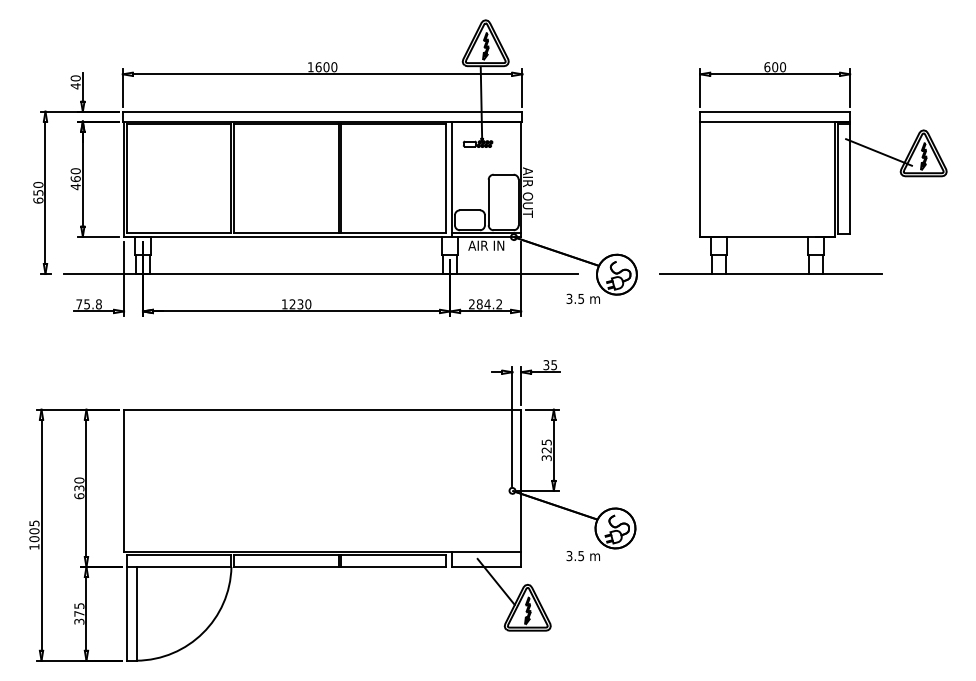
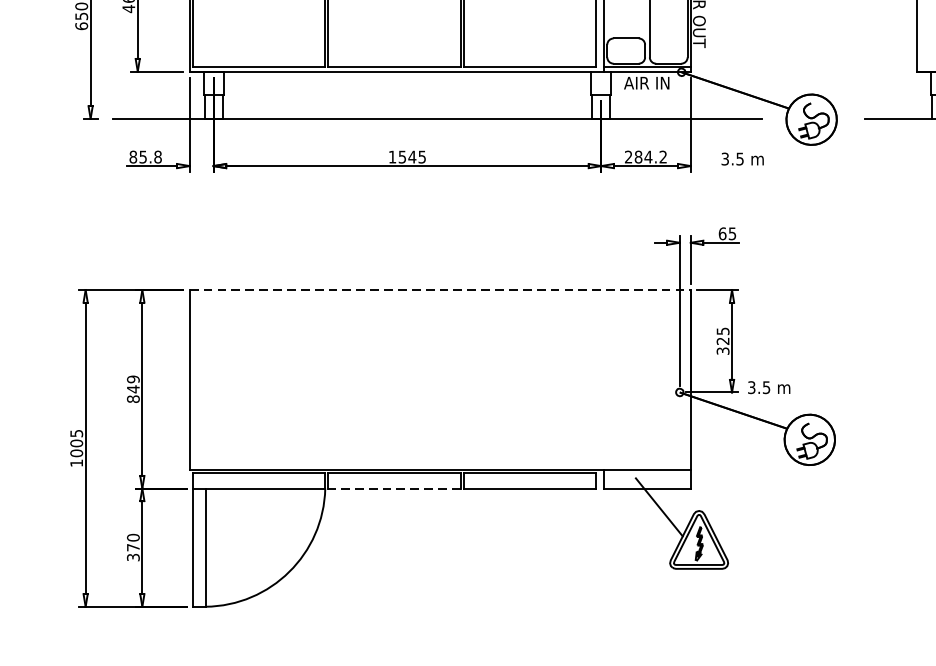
text: (582, 298) -> (741, 158), moved
text: (79, 304) -> (133, 157), 75.8 -> 85.8
text: (300, 304) -> (412, 157), 1230 -> 1545
text: (546, 365) -> (722, 234), 35 -> 65
line: (322, 409) -> (440, 289), solid -> dashed
text: (79, 488) -> (133, 389), 630 -> 849
text: (582, 556) -> (768, 388), moved
line: (285, 567) -> (393, 489), solid -> dashed
text: (79, 606) -> (133, 538), 375 -> 370

